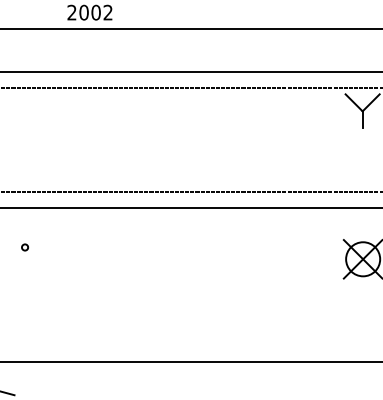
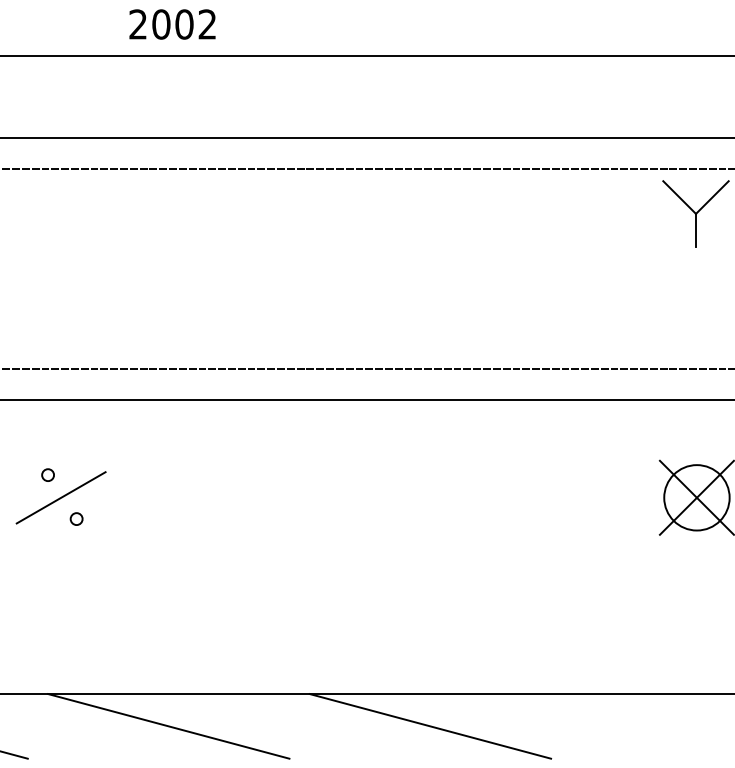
line: (31, 258) -> (60, 496), added
circle: (39, 270) -> (75, 519), added
line: (87, 378) -> (167, 726), added
line: (224, 378) -> (430, 726), added

